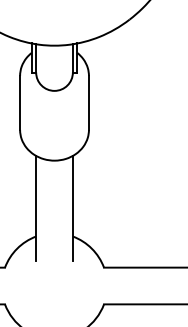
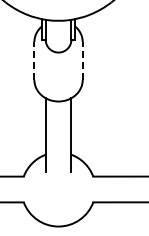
line: (20, 103) -> (34, 61), solid -> dashed
line: (88, 103) -> (82, 61), solid -> dashed

